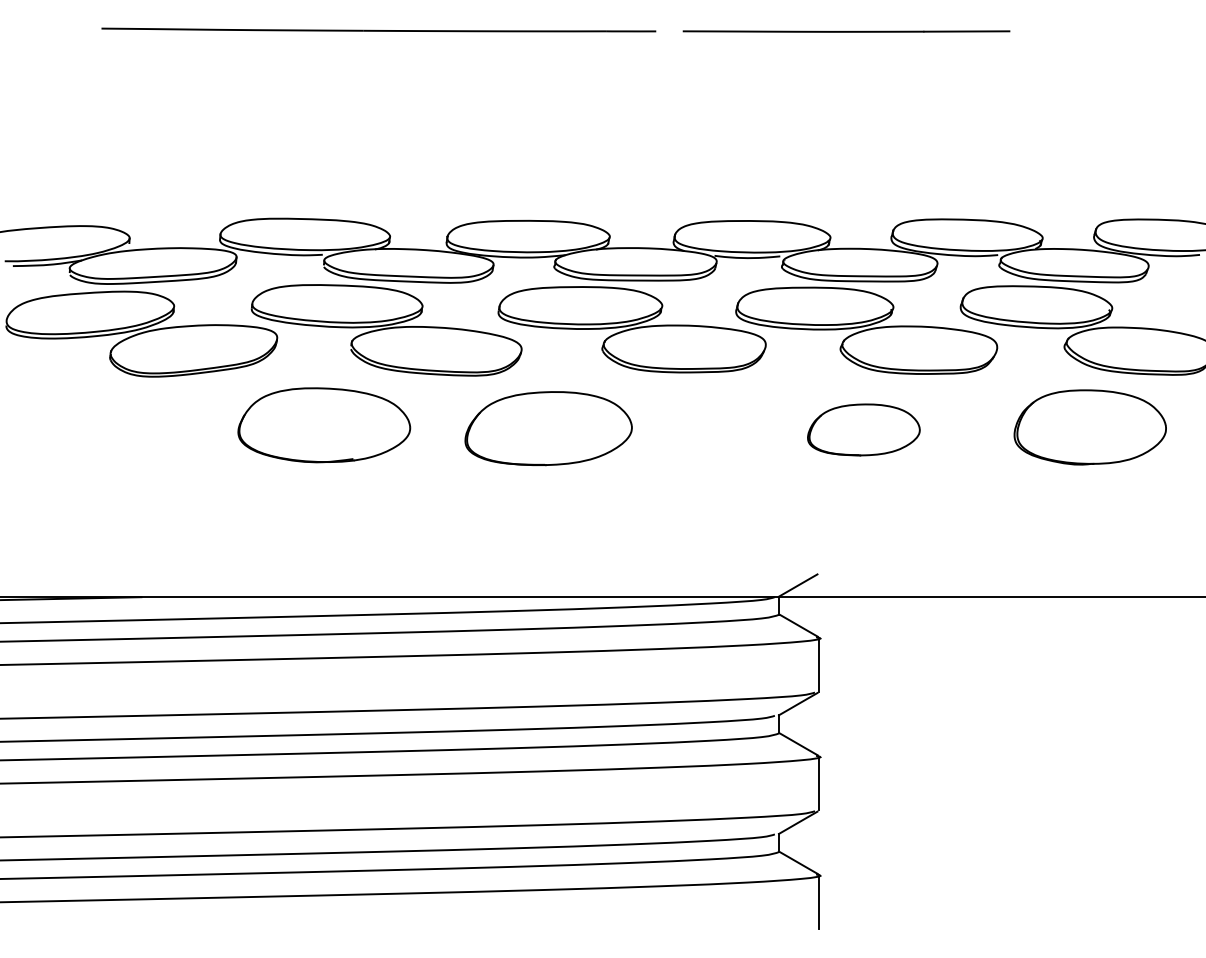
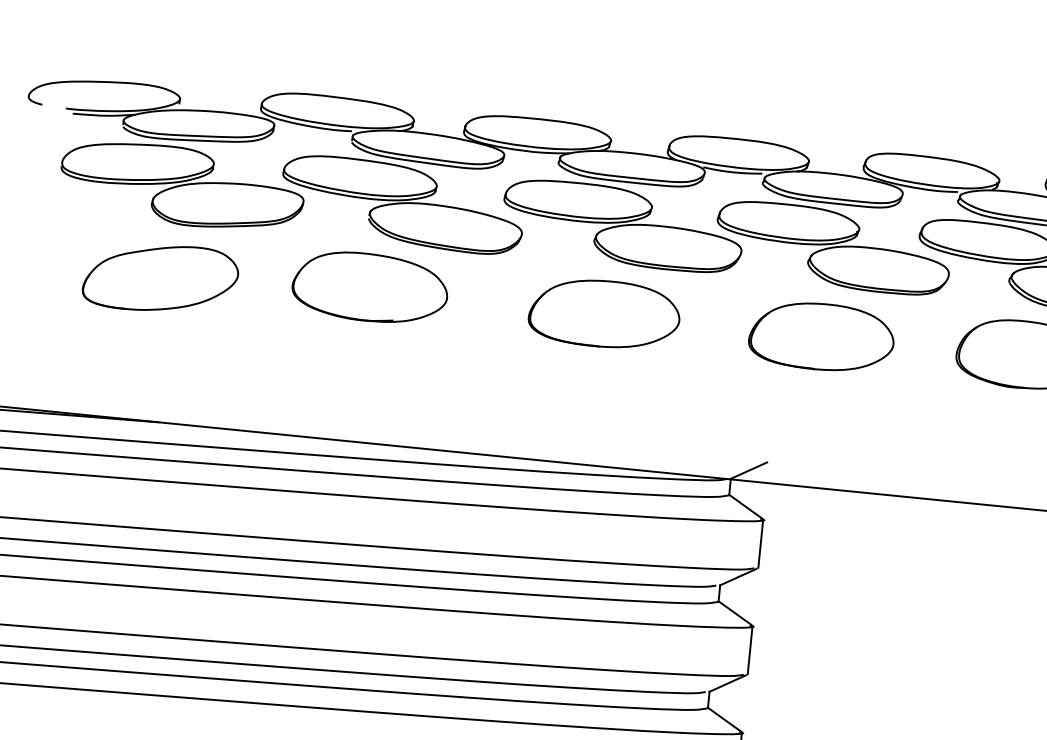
part: (324, 425) -> (370, 287), moved
part: (548, 428) -> (604, 313), moved
part: (863, 429) -> (821, 336), size x1.43
part: (127, 437) -> (160, 277), added

